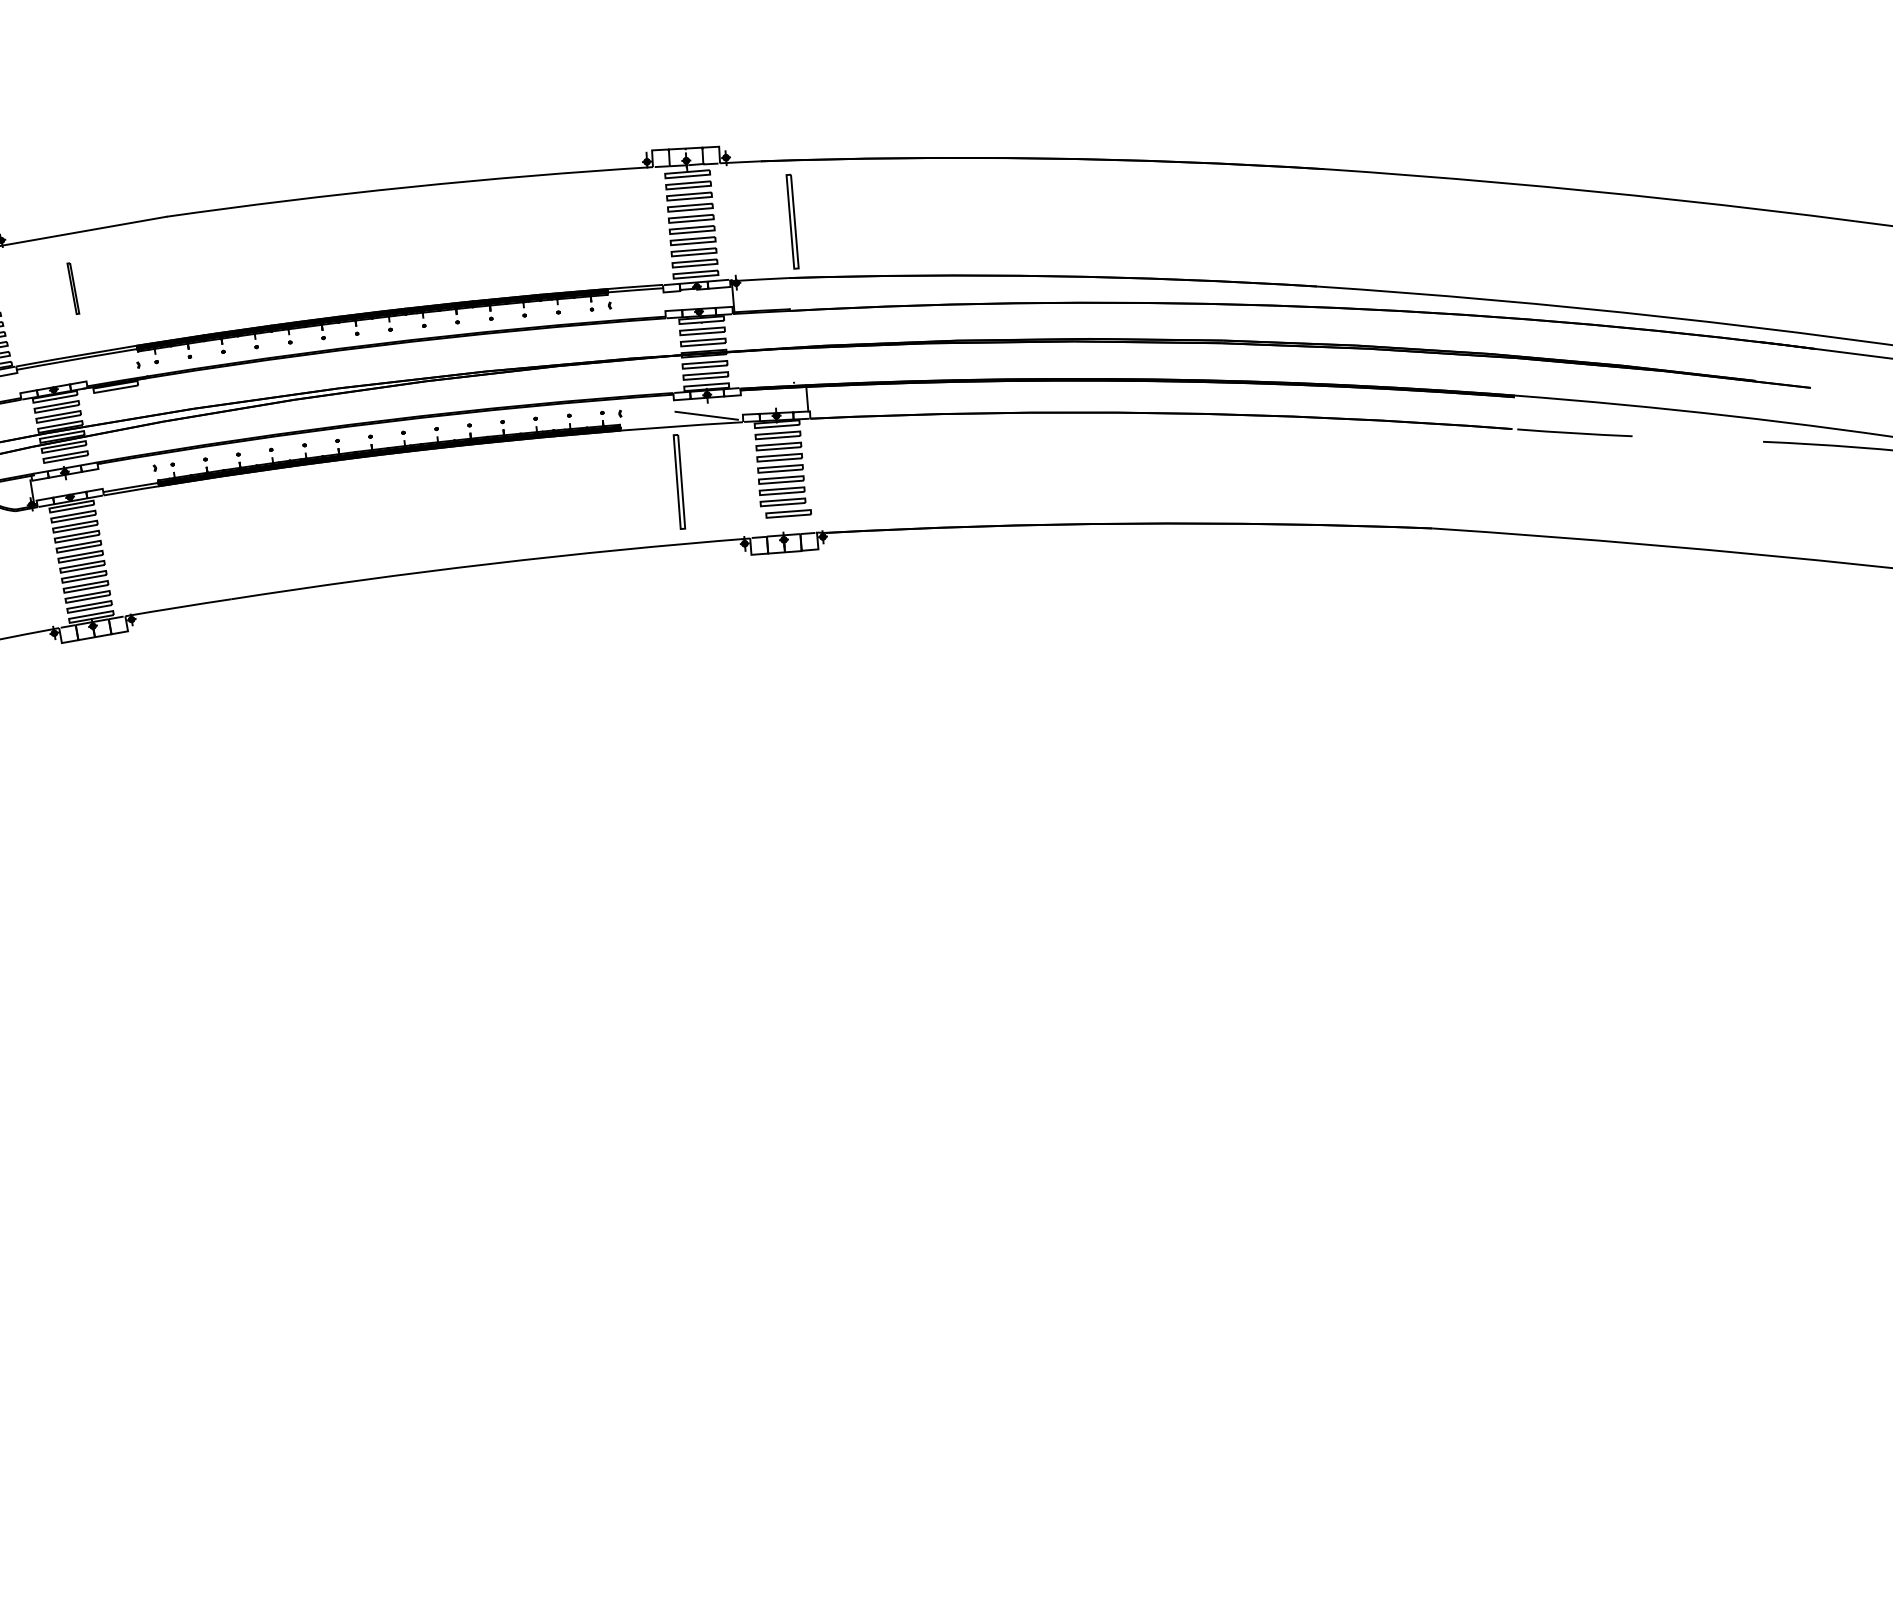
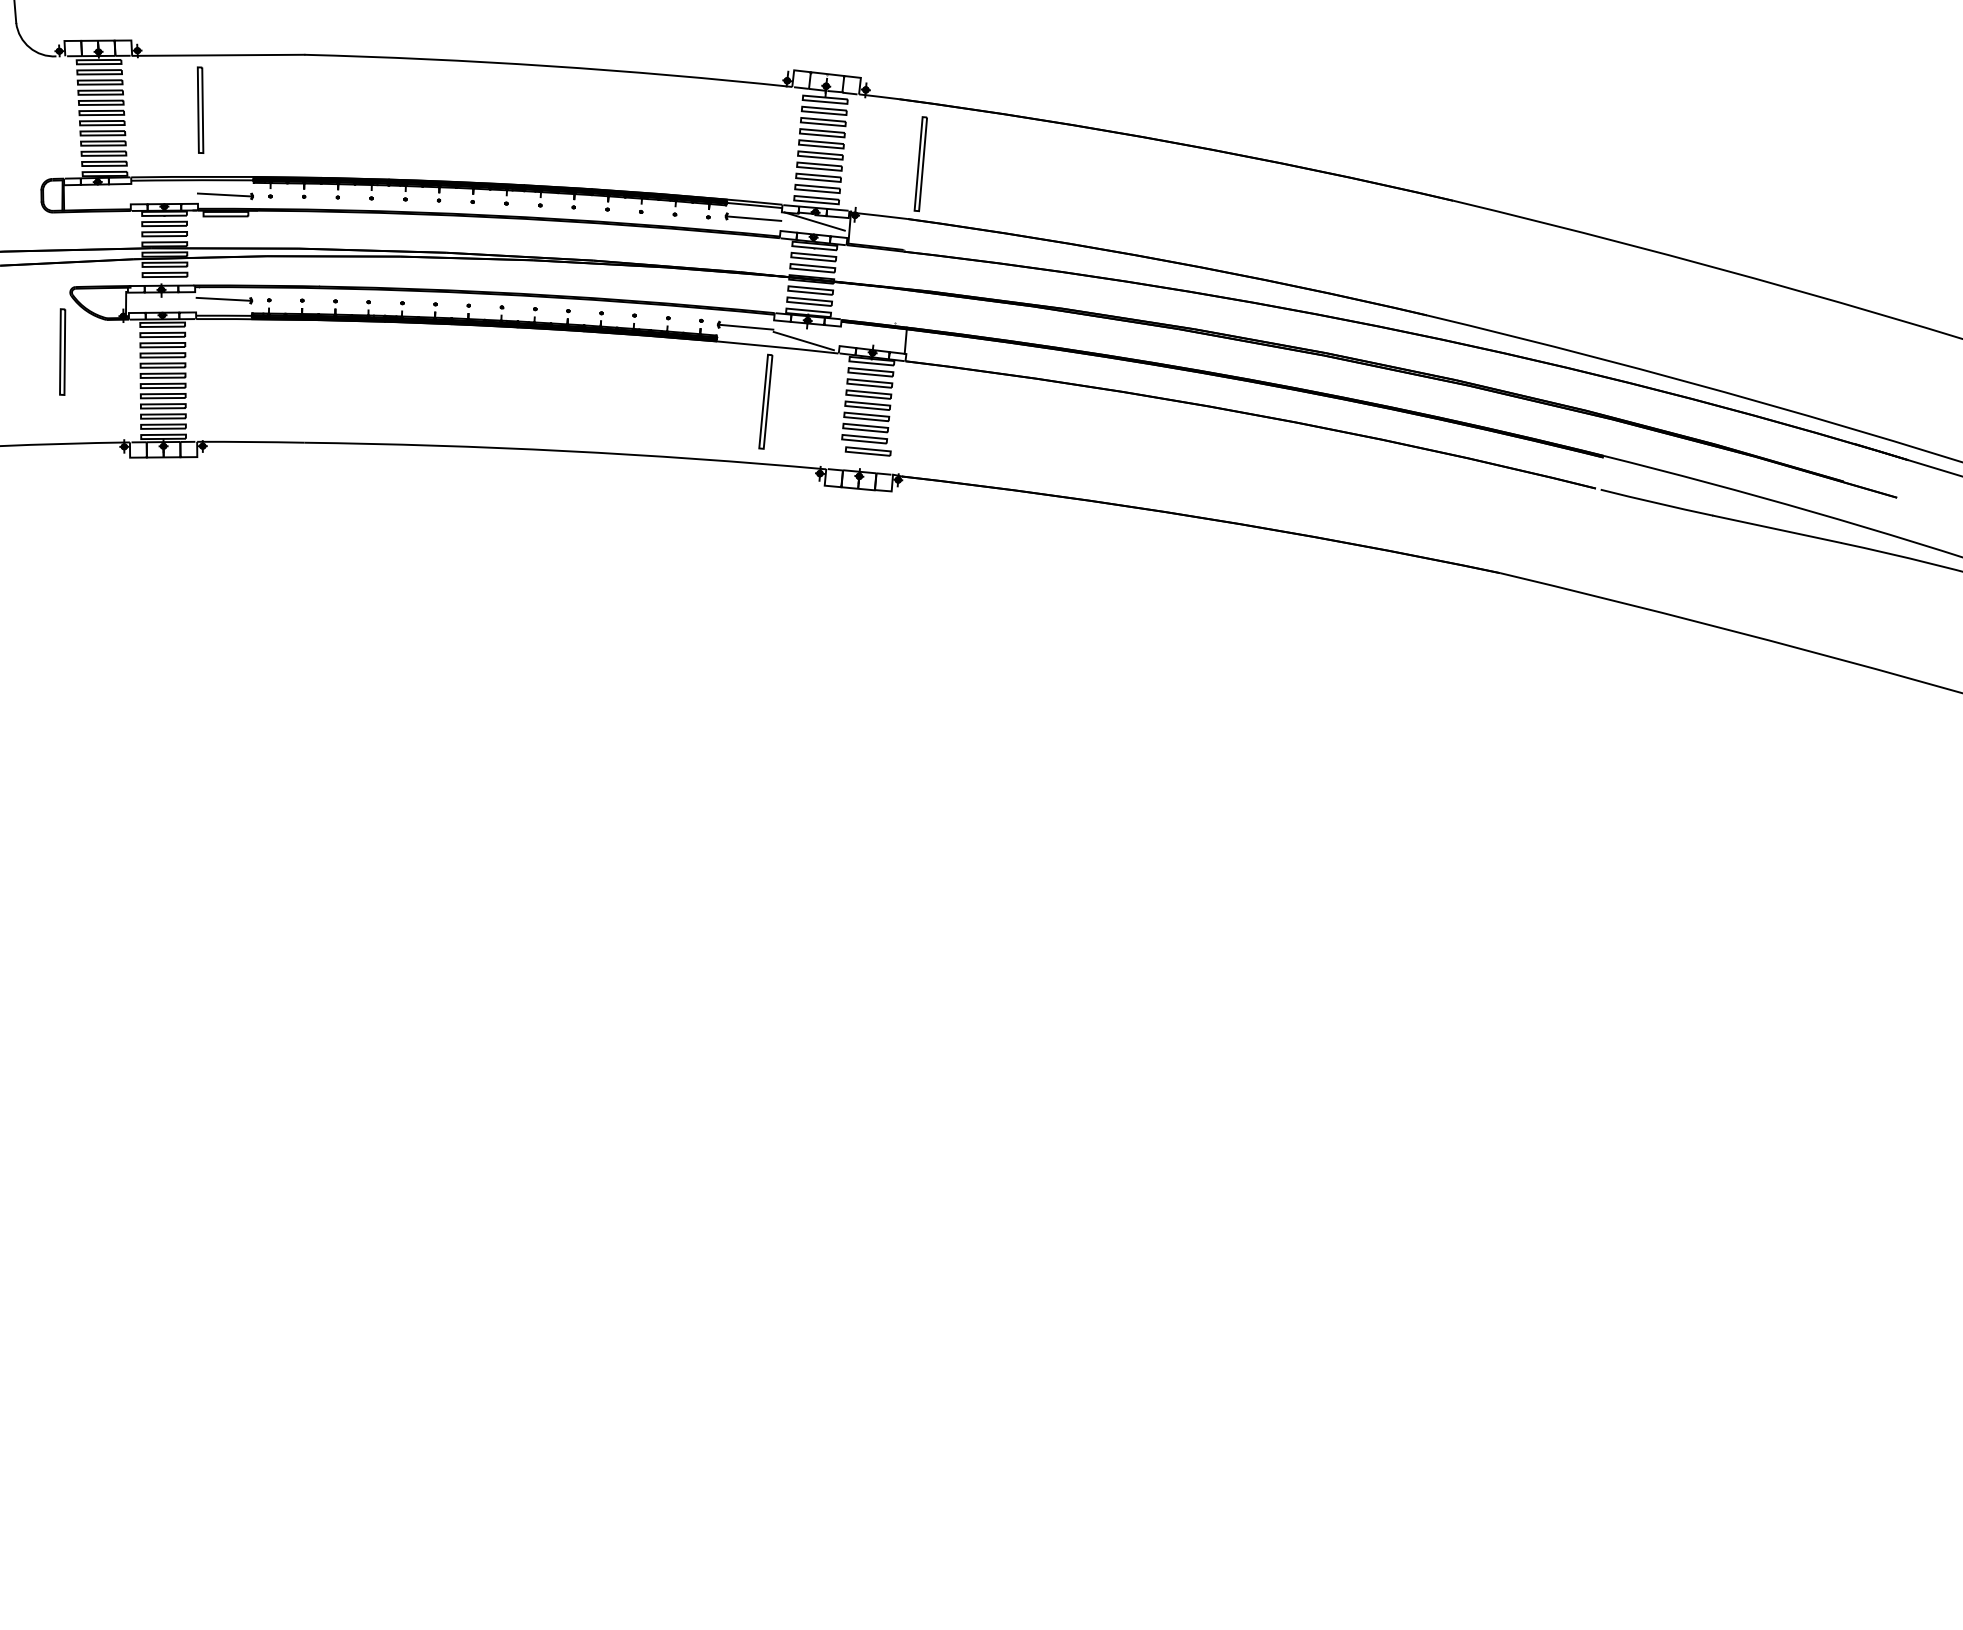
part: (73, 288) -> (200, 109), size x1.67
line: (697, 296) -> (814, 221), added
line: (636, 303) -> (753, 218), added
line: (111, 367) -> (224, 194), added
line: (646, 411) -> (745, 326), added
line: (1697, 438) -> (1776, 528), added
line: (127, 470) -> (223, 298), added

